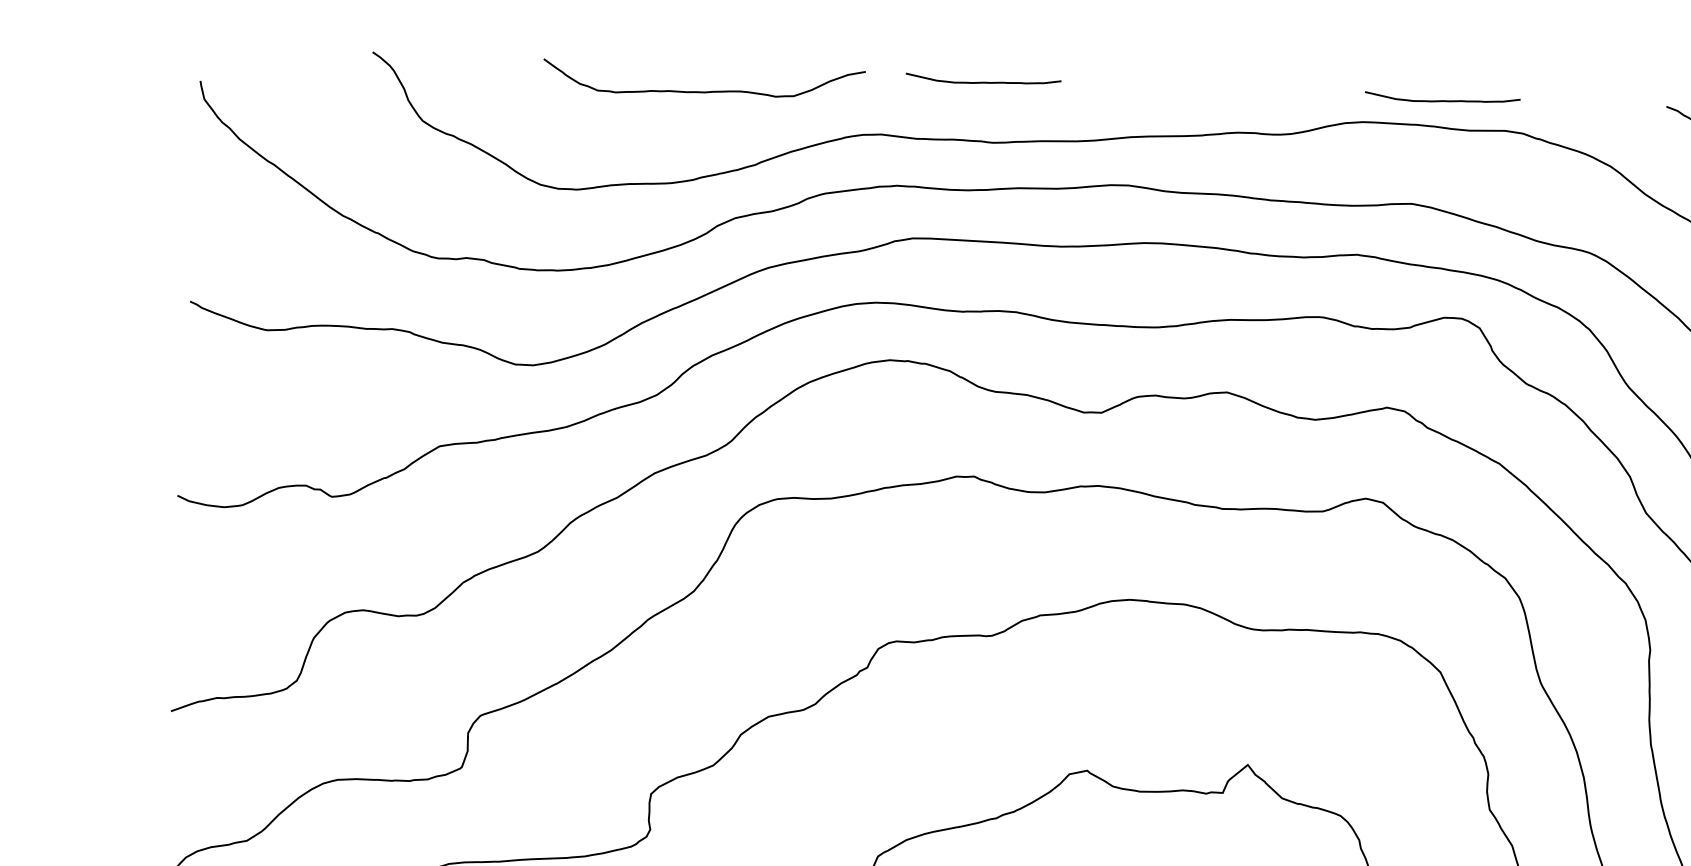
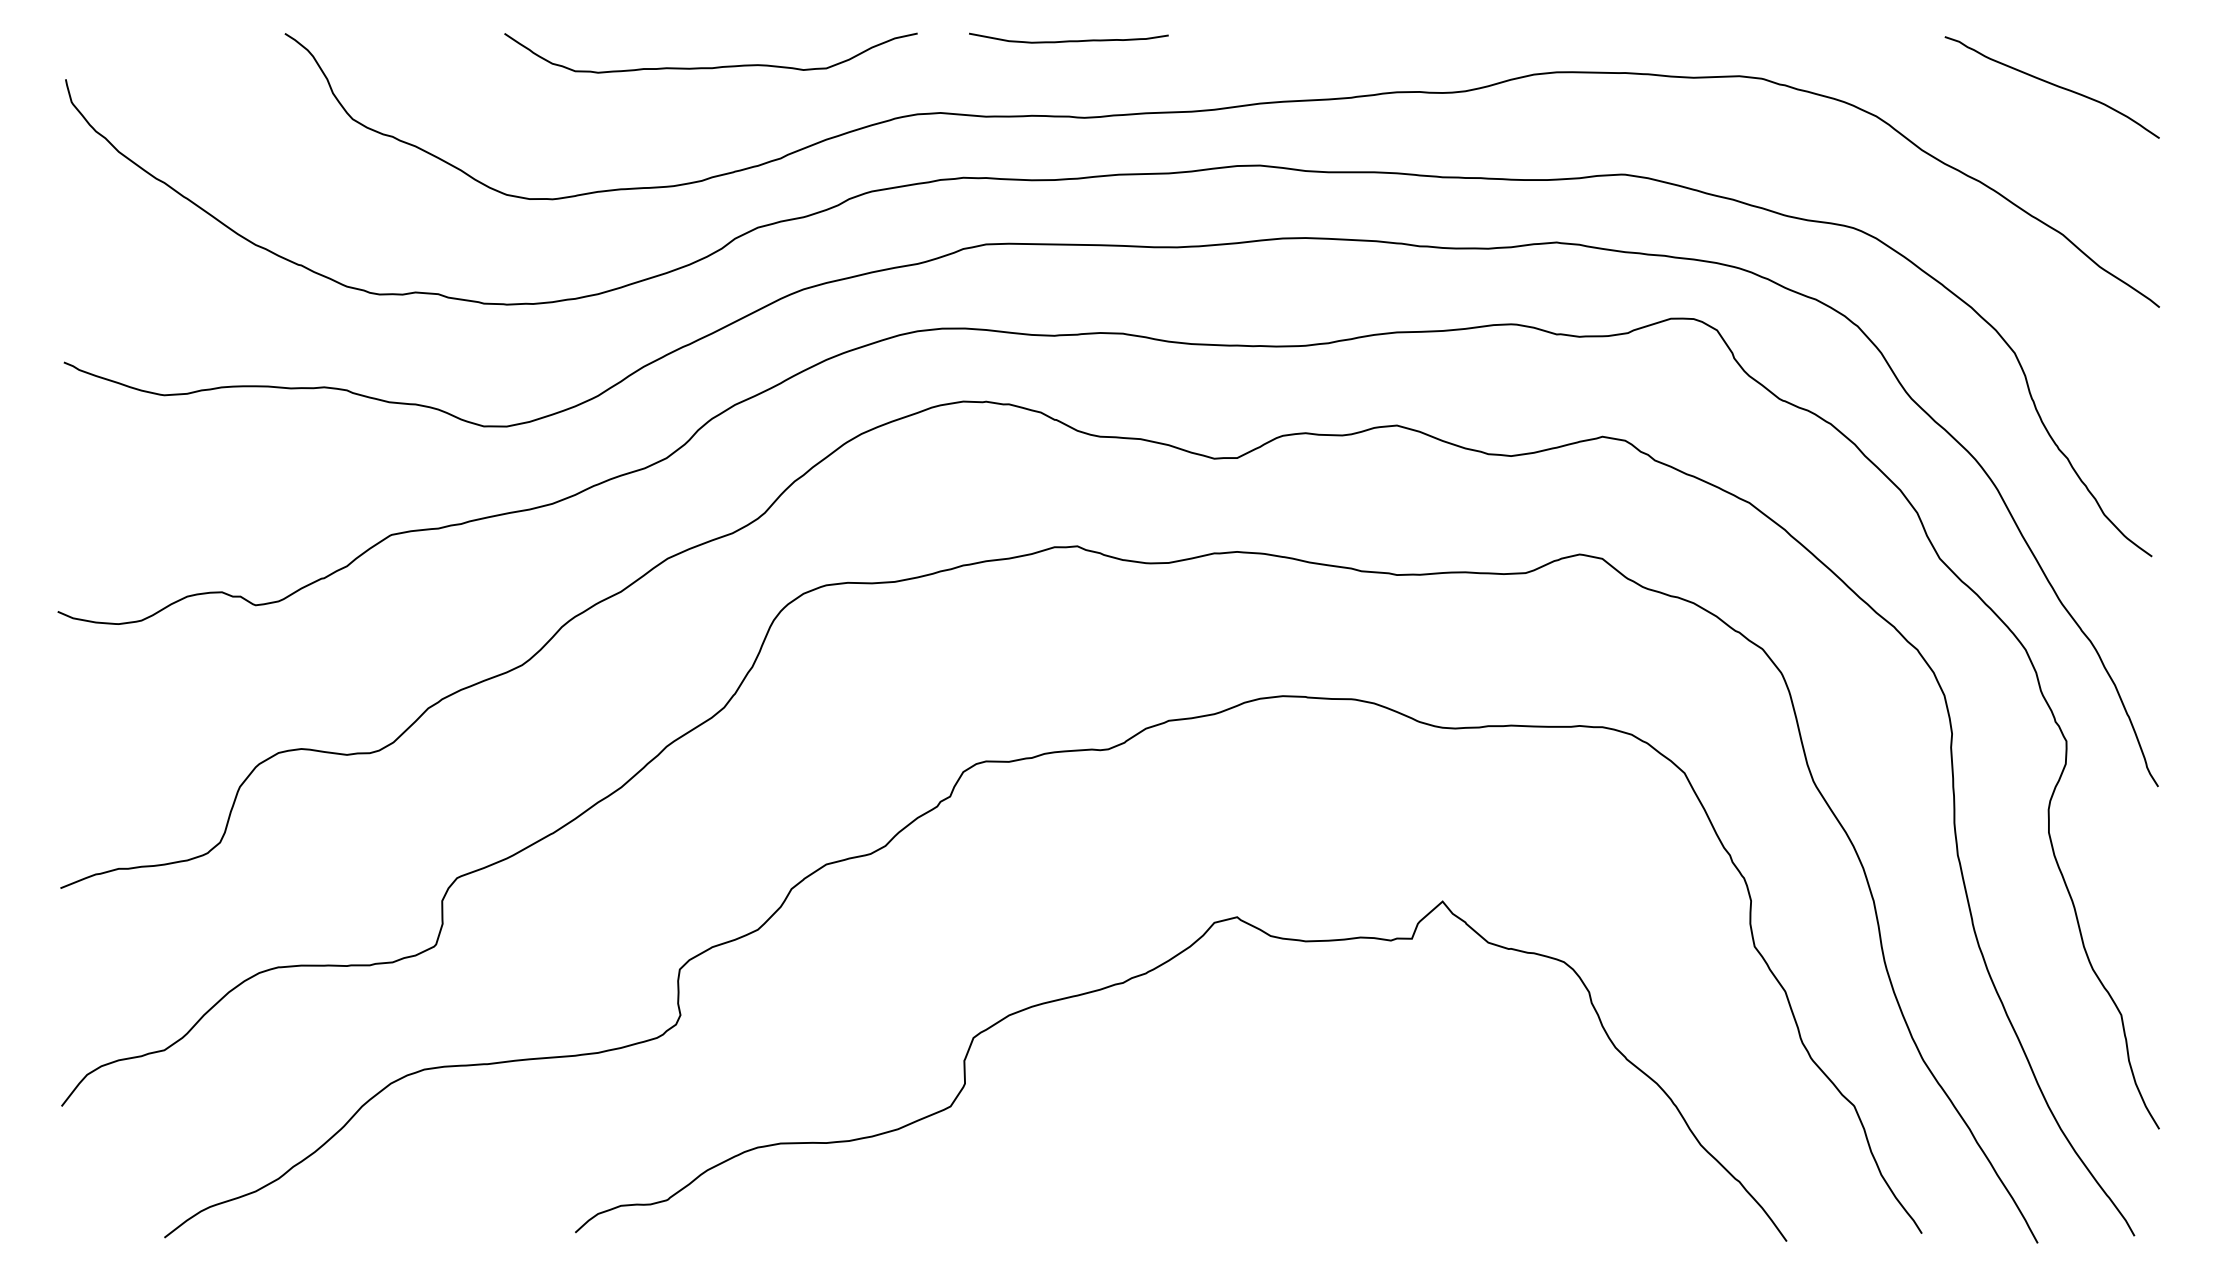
curve: (1442, 100) -> (1657, 40), removed

